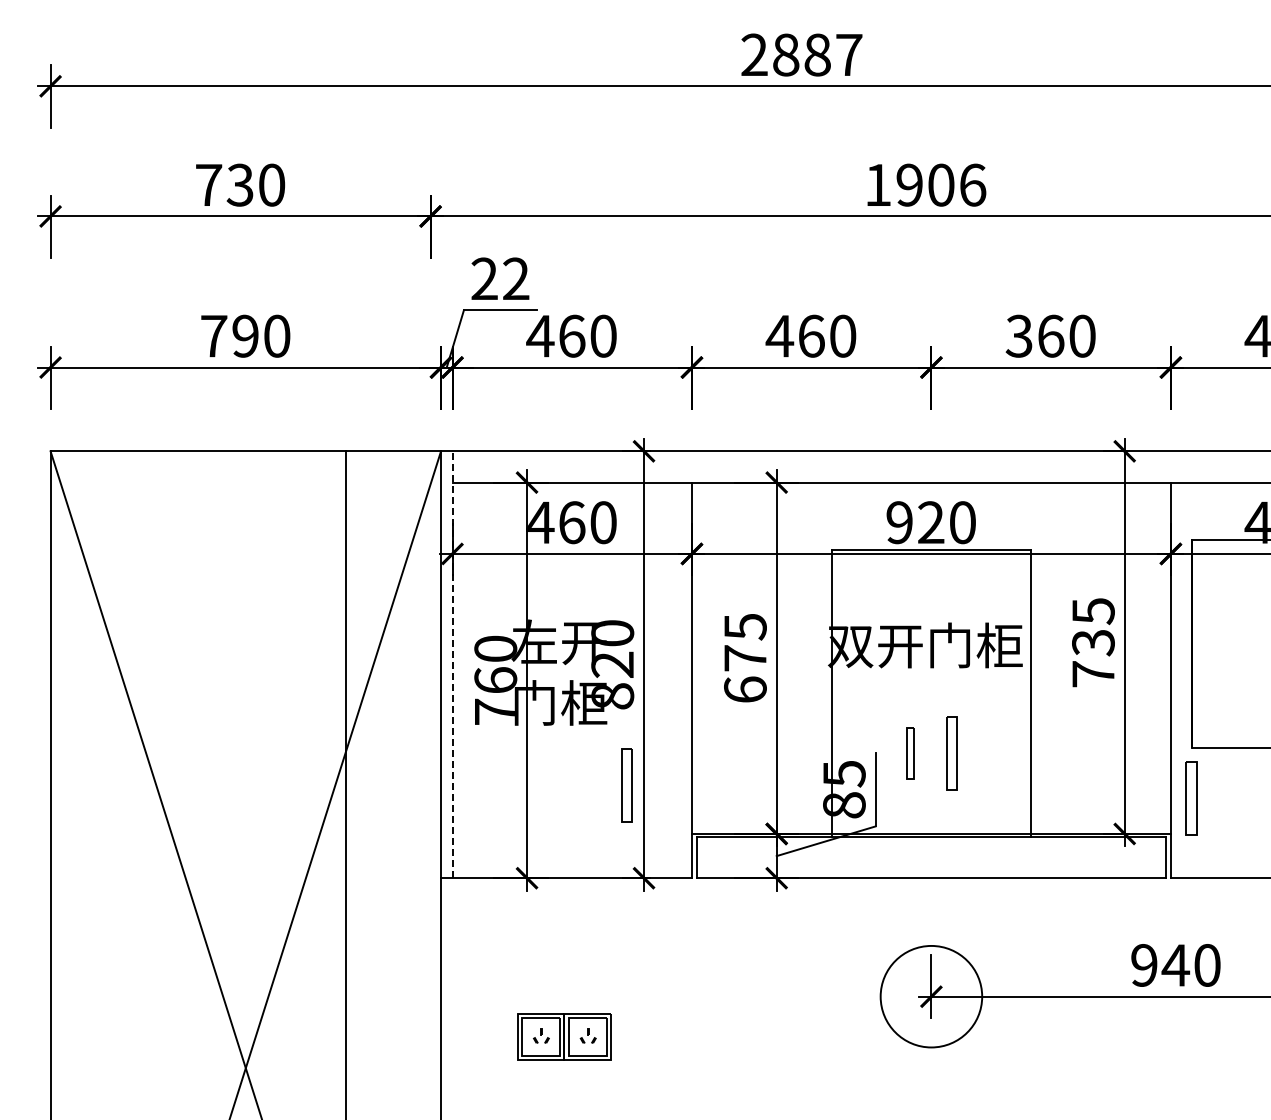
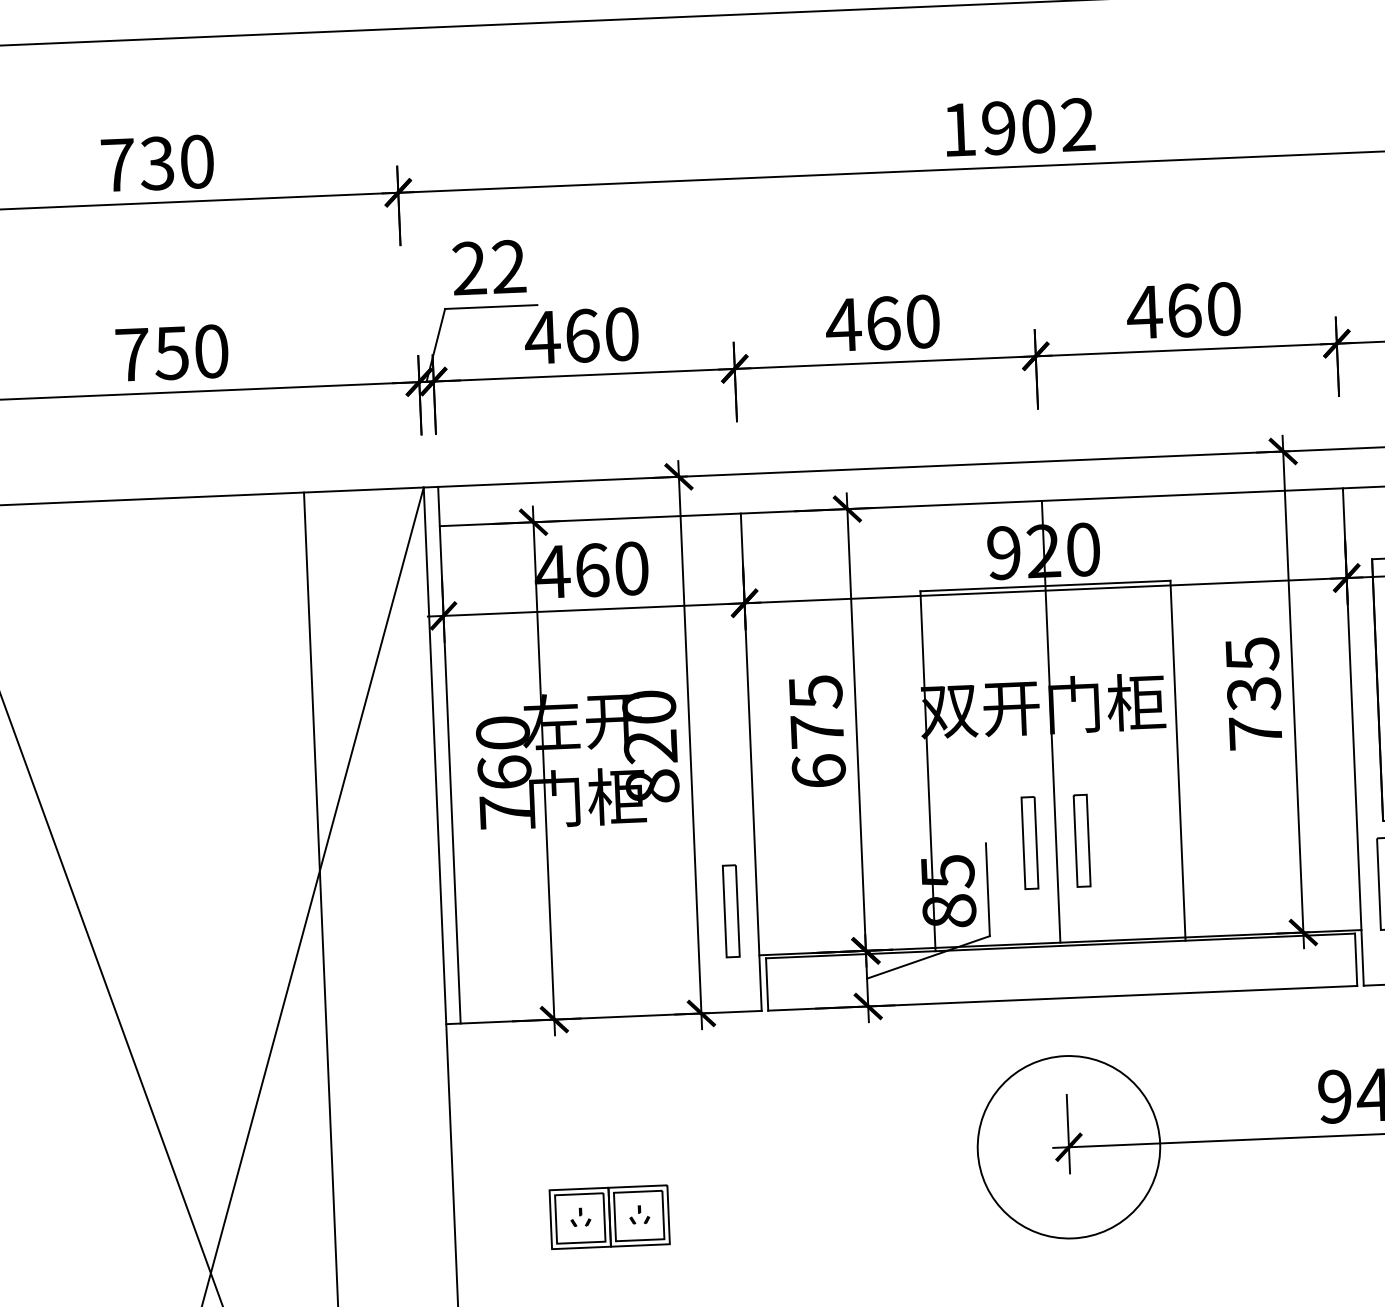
text: (972, 184) -> (1077, 124), 1906 -> 1902
text: (244, 335) -> (170, 352), 790 -> 750
text: (1019, 335) -> (1144, 311), 360 -> 460
line: (931, 657) -> (1051, 720), added
line: (452, 664) -> (449, 754), dashed -> solid
part: (910, 753) -> (1029, 842), size x1.43
part: (626, 785) -> (730, 911), moved
circle: (930, 996) -> (1067, 1147), size x1.43

